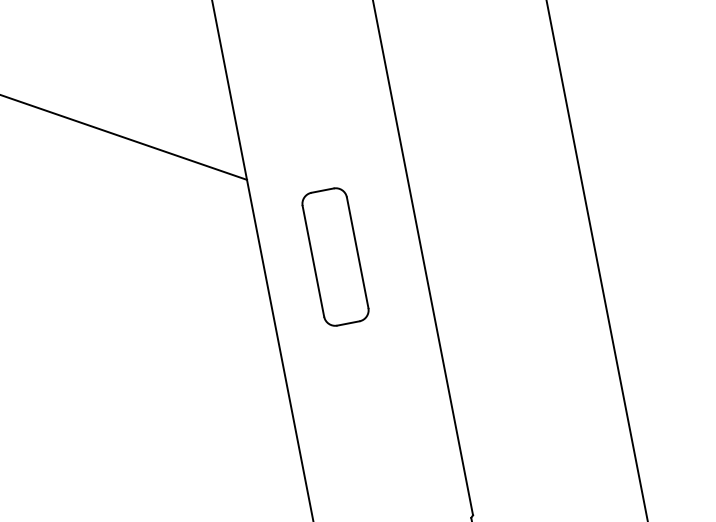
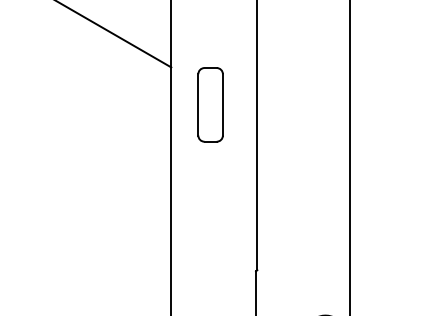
part: (335, 256) -> (210, 104), moved

